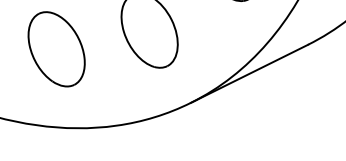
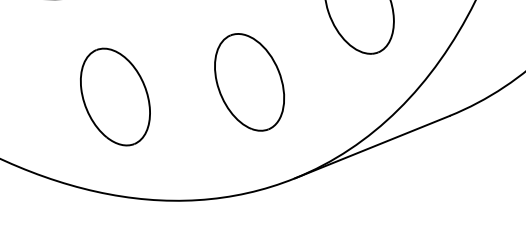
part: (56, 48) -> (115, 96), moved

